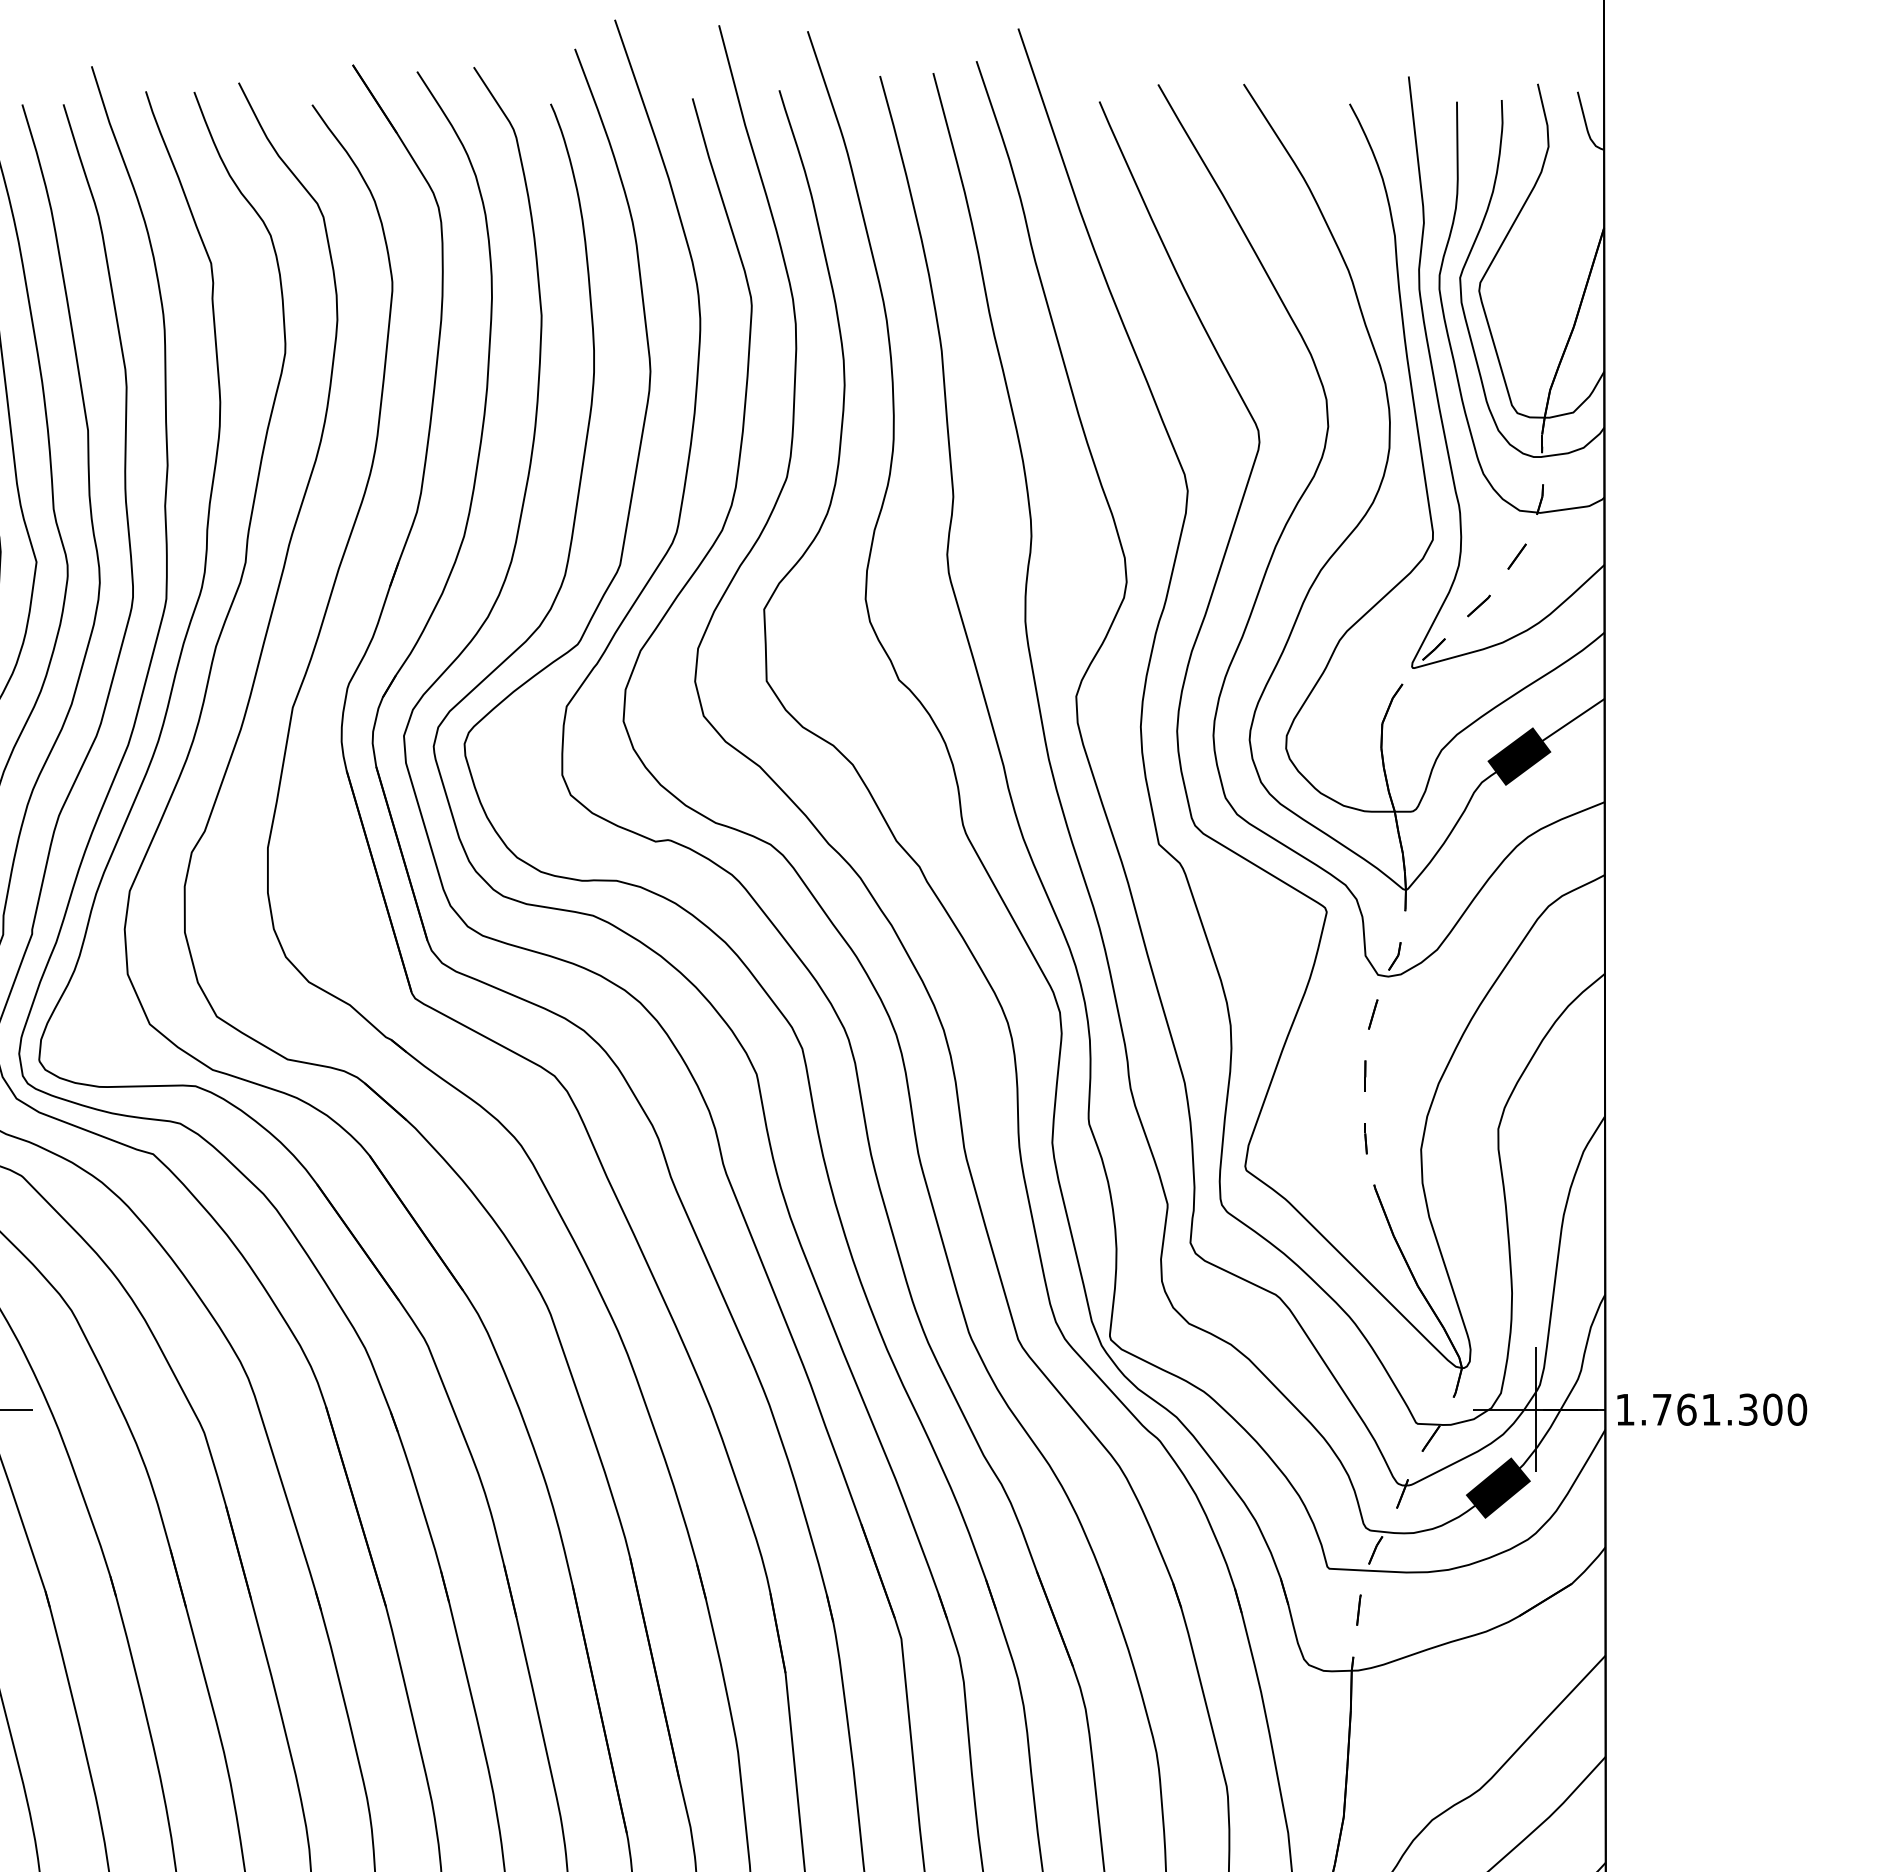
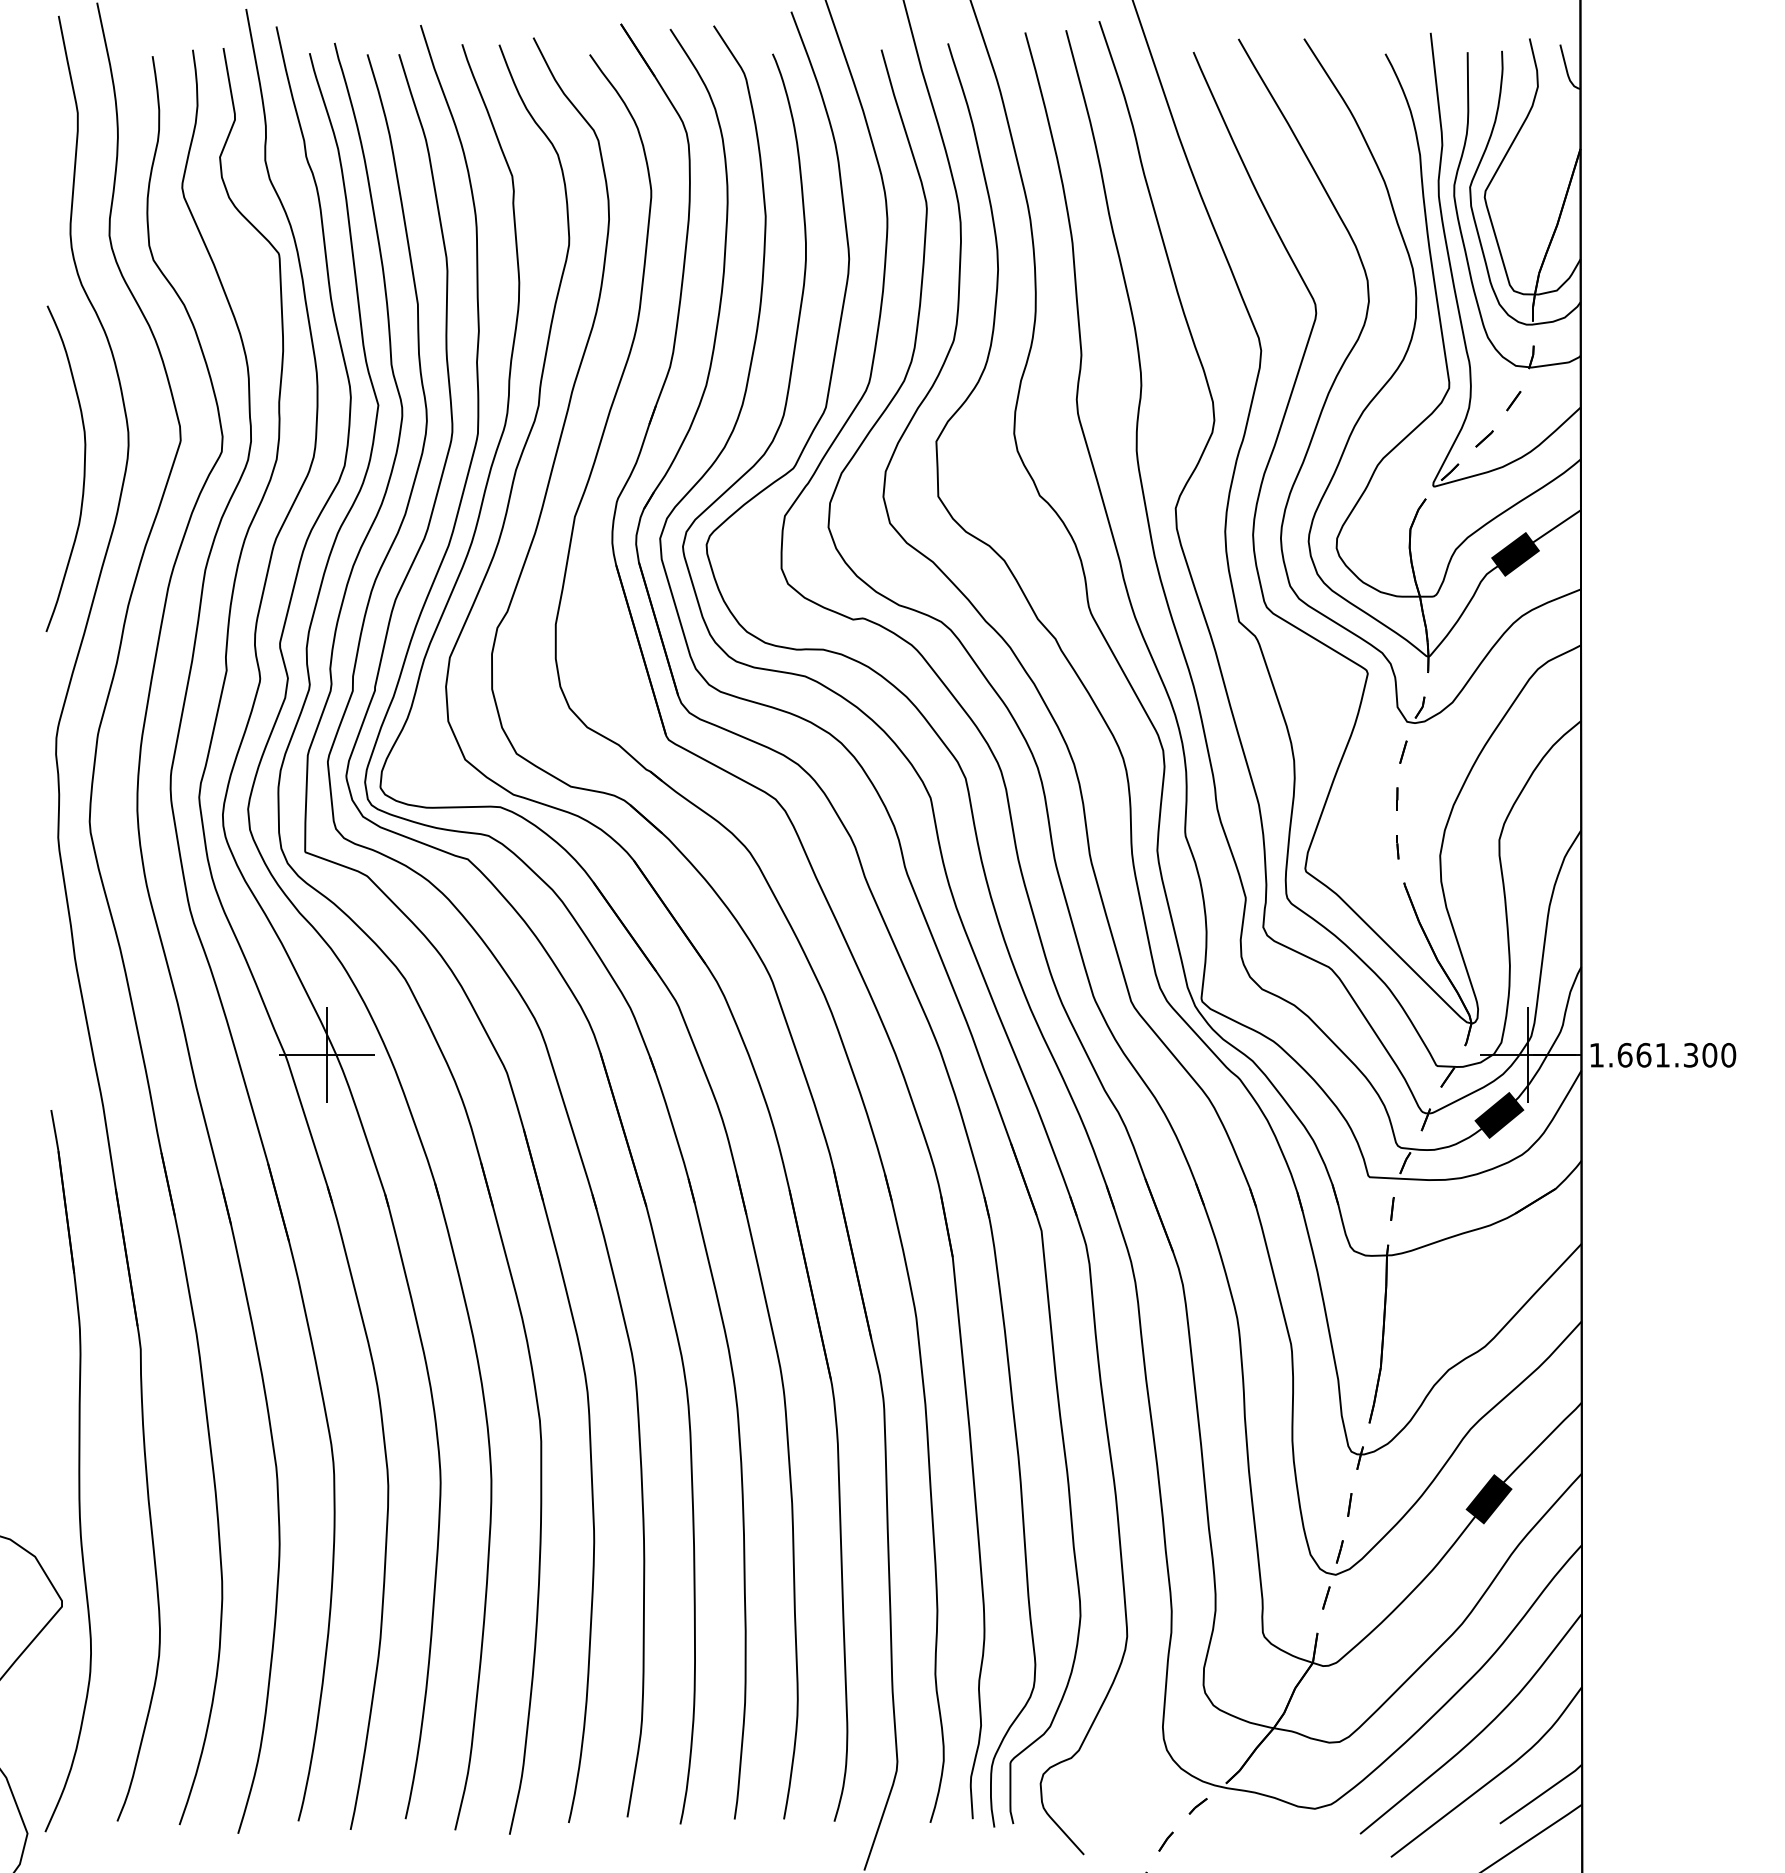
text: (1661, 1408) -> (1624, 1054), 1.761.300 -> 1.661.300

